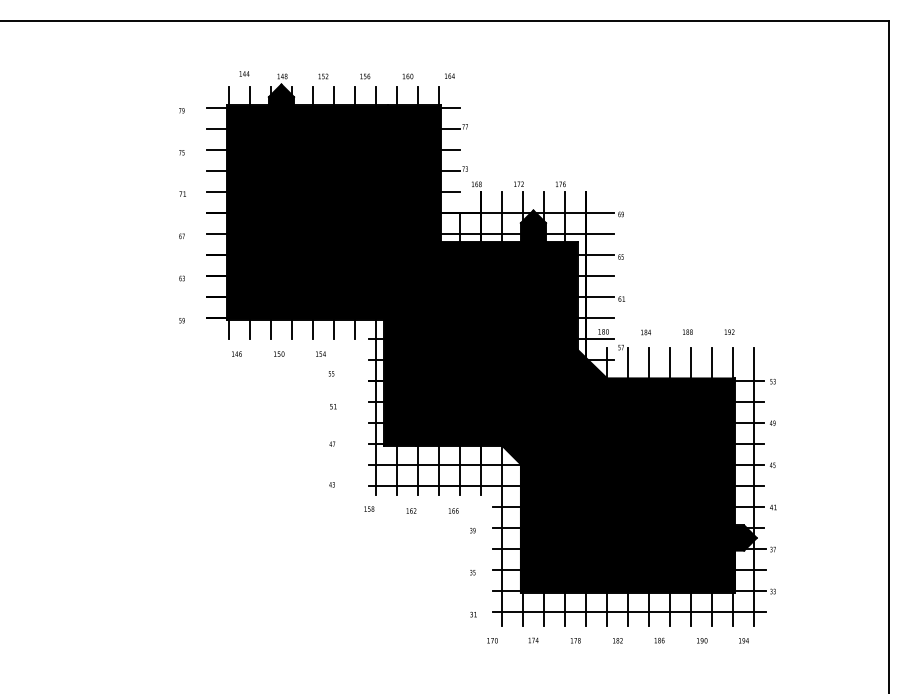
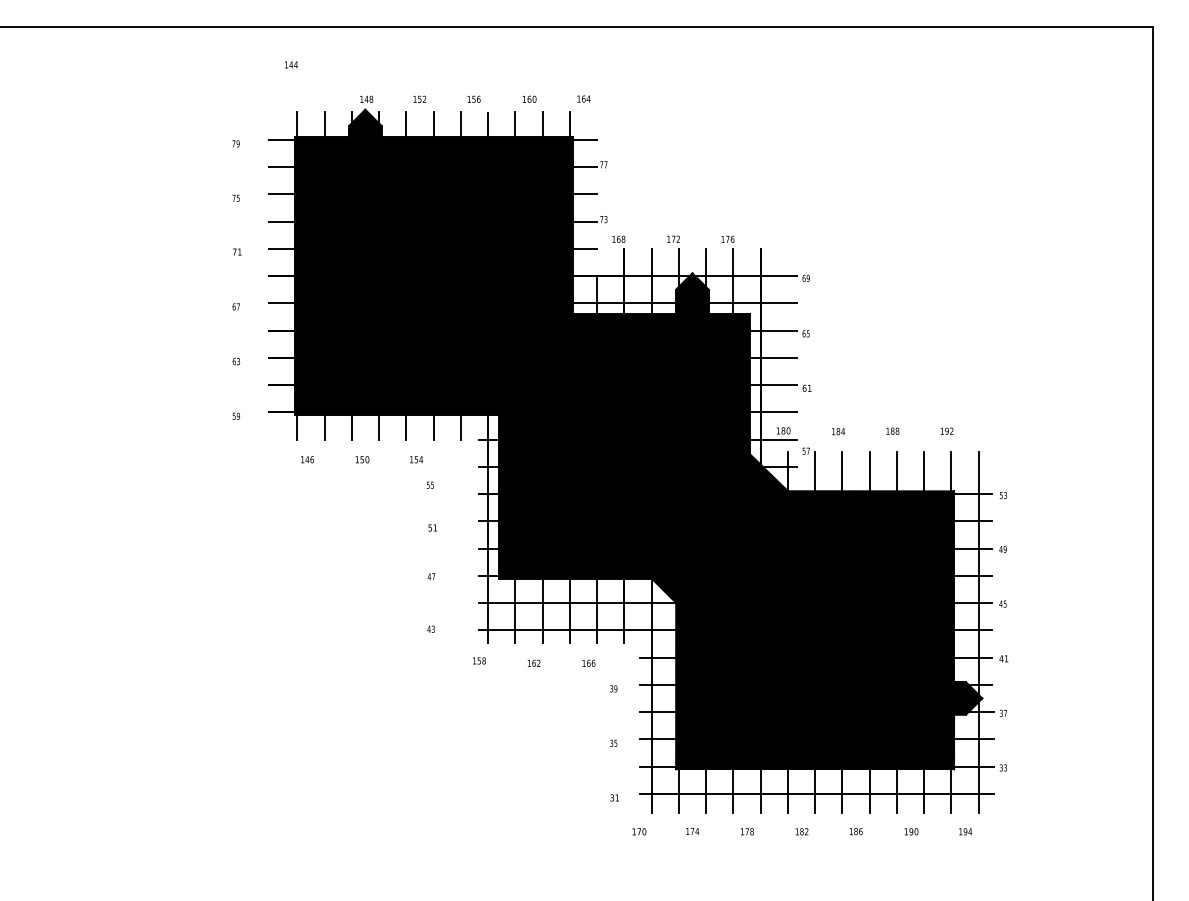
text: (244, 73) -> (291, 64), moved

